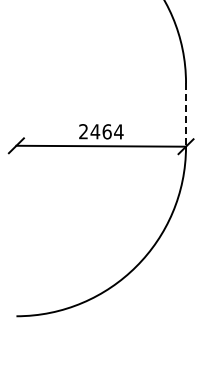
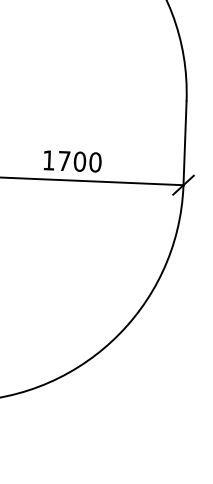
line: (186, 114) -> (185, 142), dashed -> solid
text: (101, 131) -> (72, 161), 2464 -> 1700

